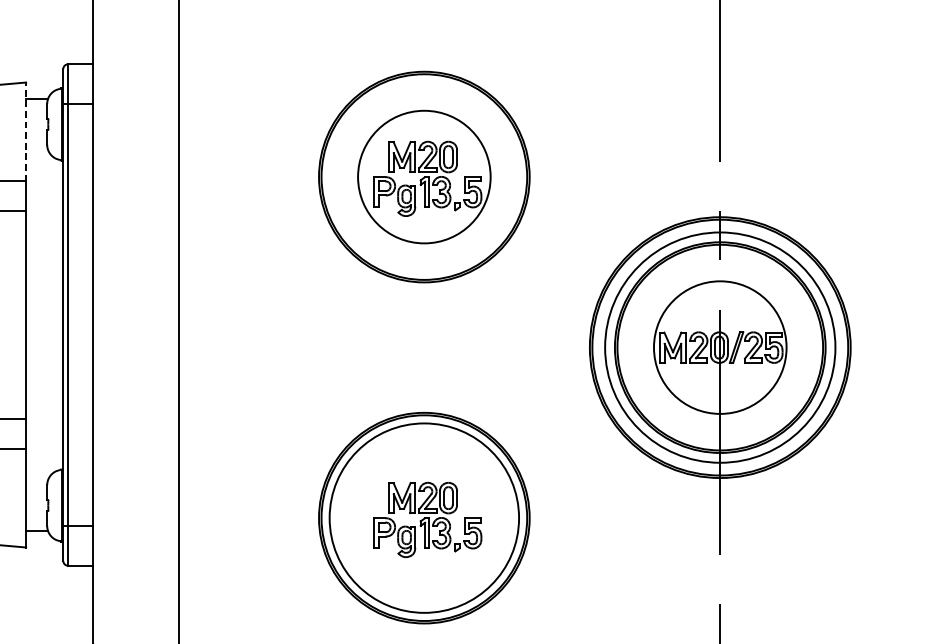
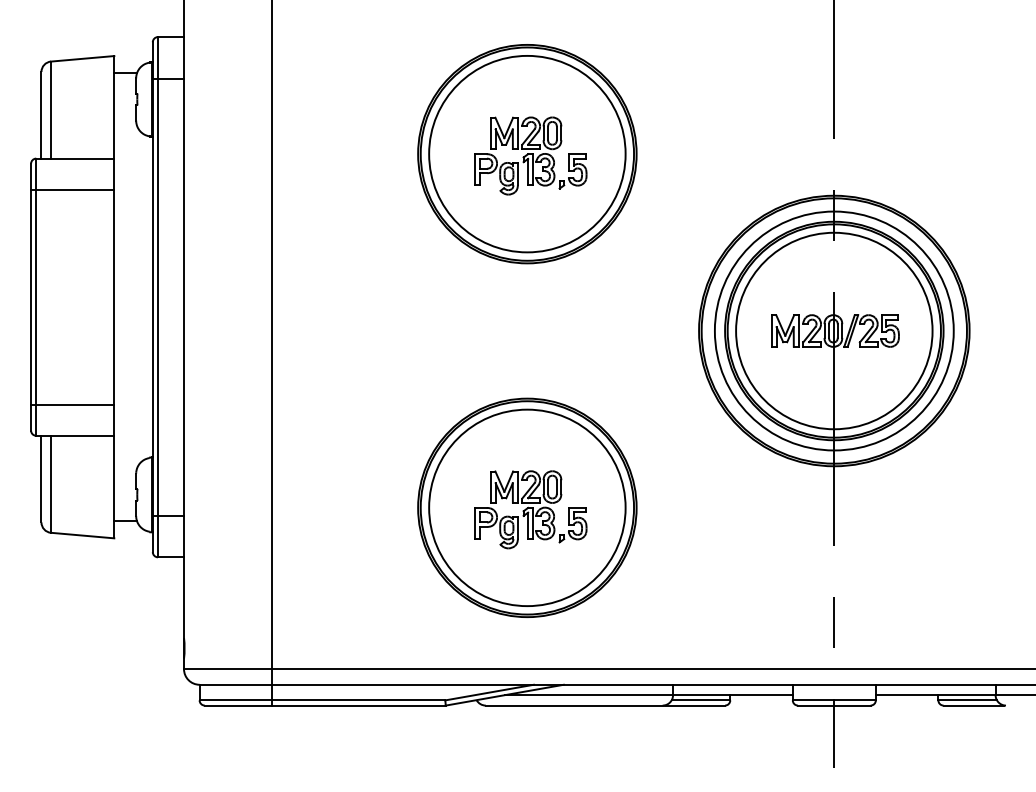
line: (26, 131) -> (114, 106), dashed -> solid
circle: (424, 176) -> (527, 153), size x1.43
circle: (720, 347) -> (834, 330), size x1.43

